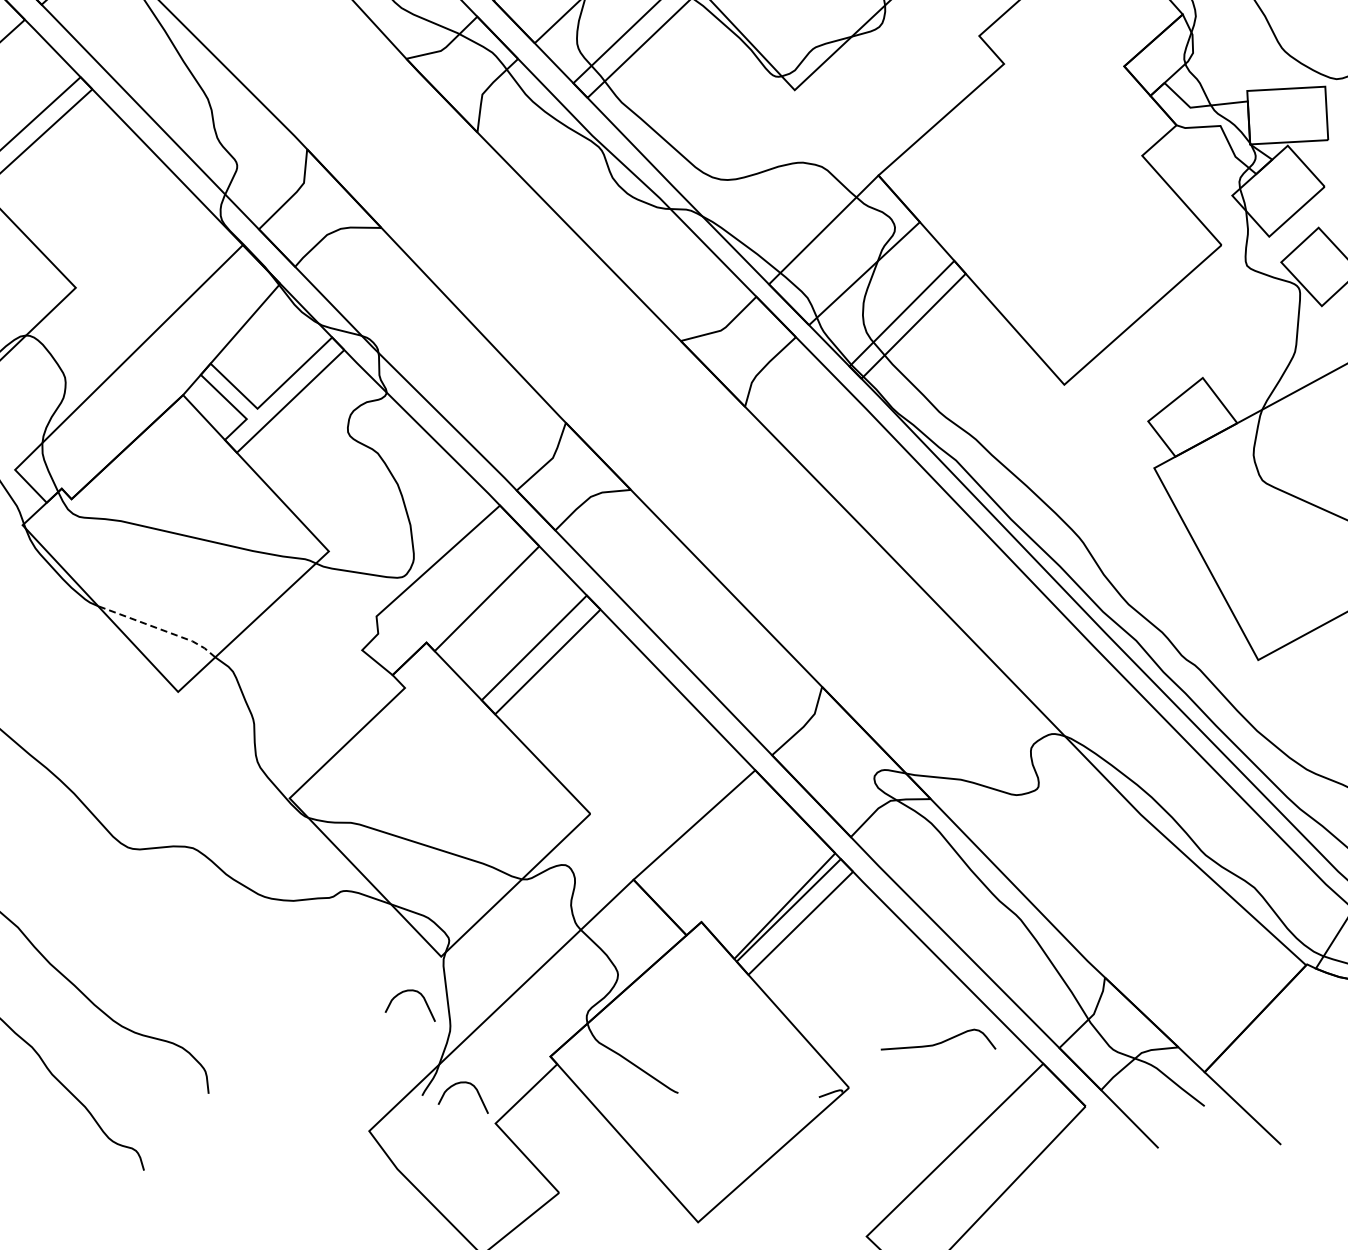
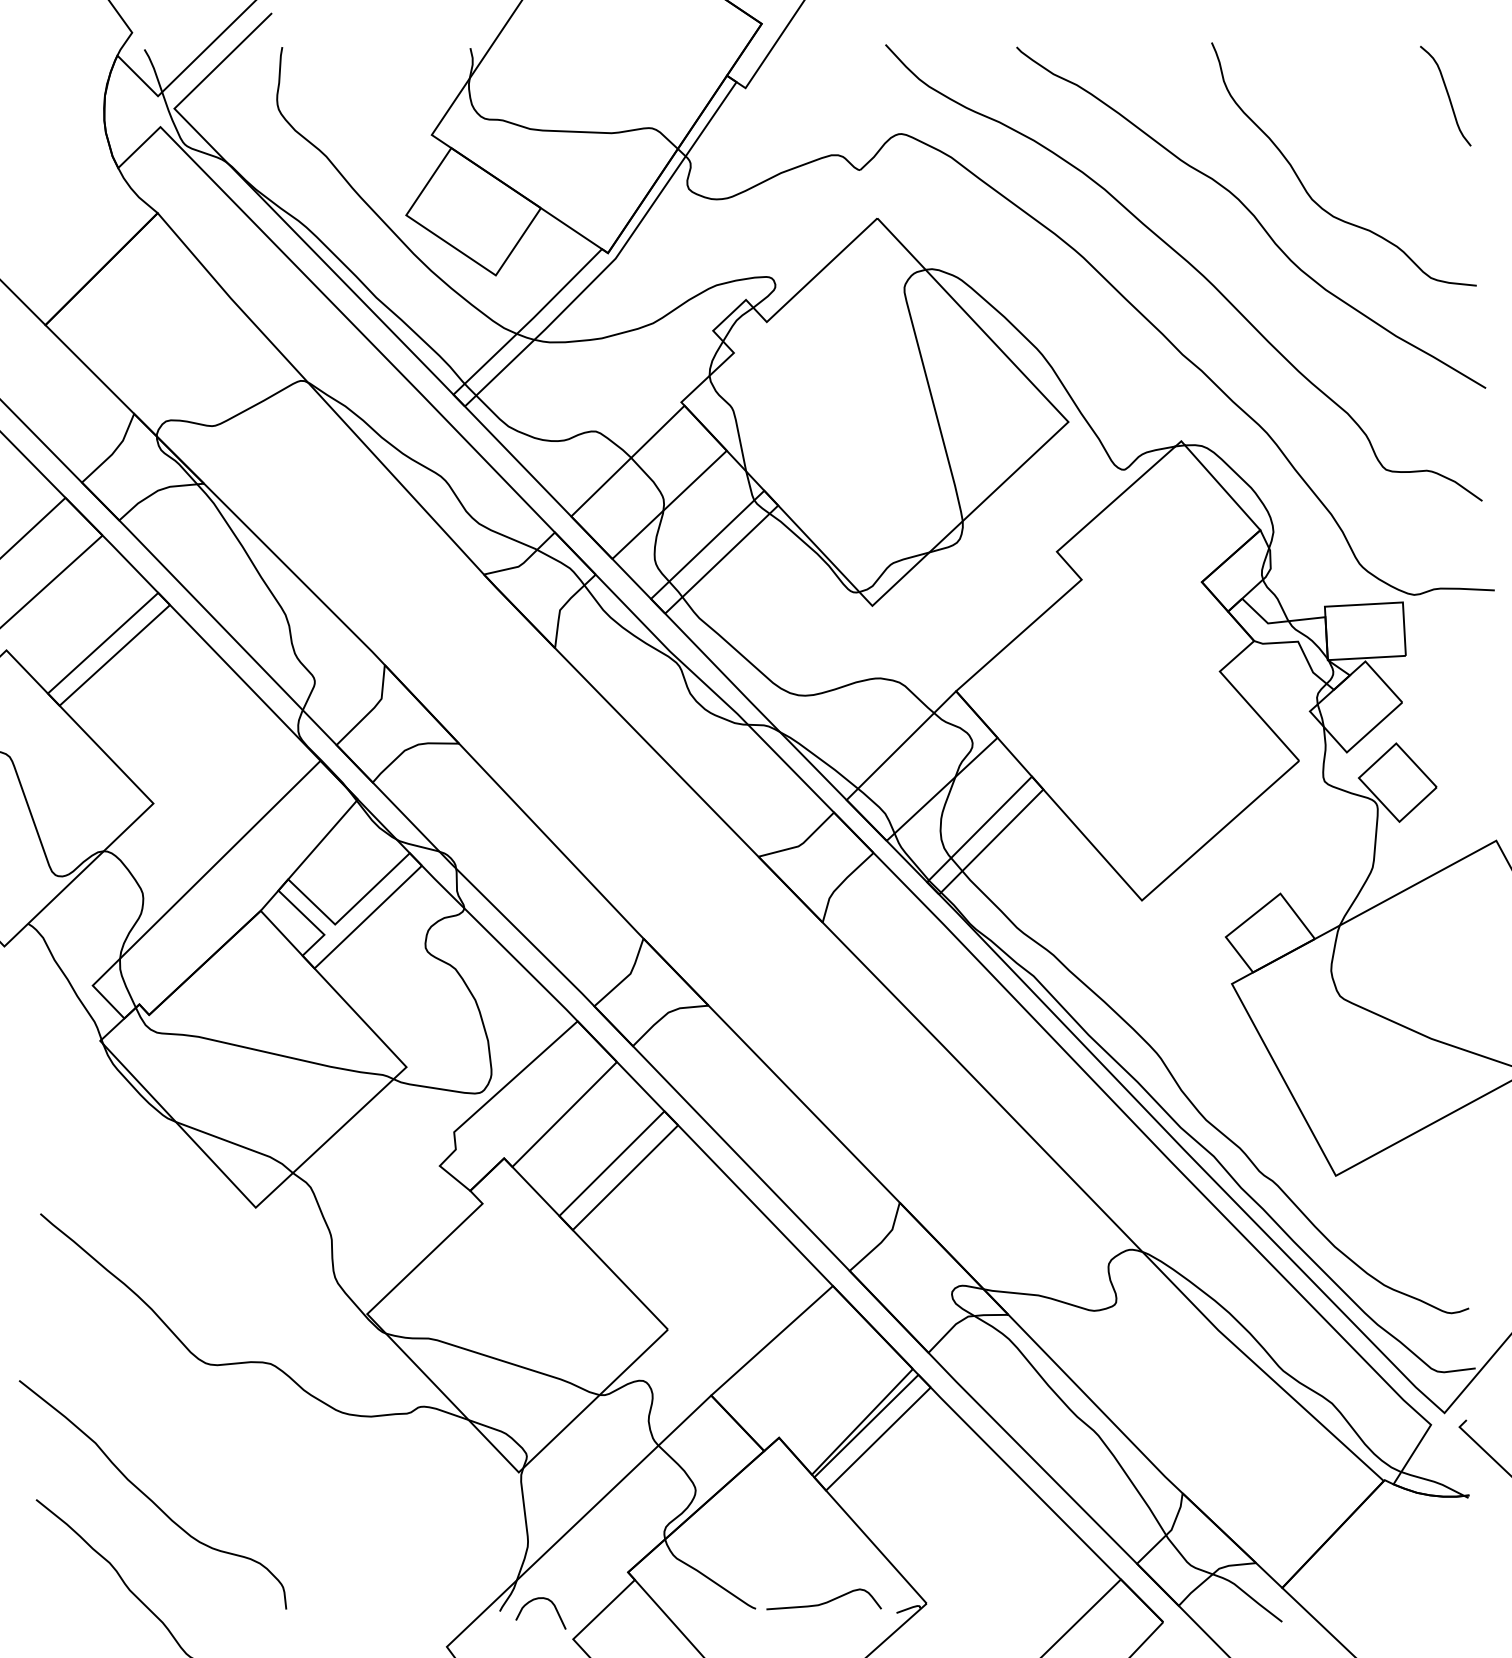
line: (159, 628) -> (237, 1144), dashed -> solid
curve: (409, 991) -> (487, 1507), removed
curve: (937, 1042) -> (823, 1602), moved

